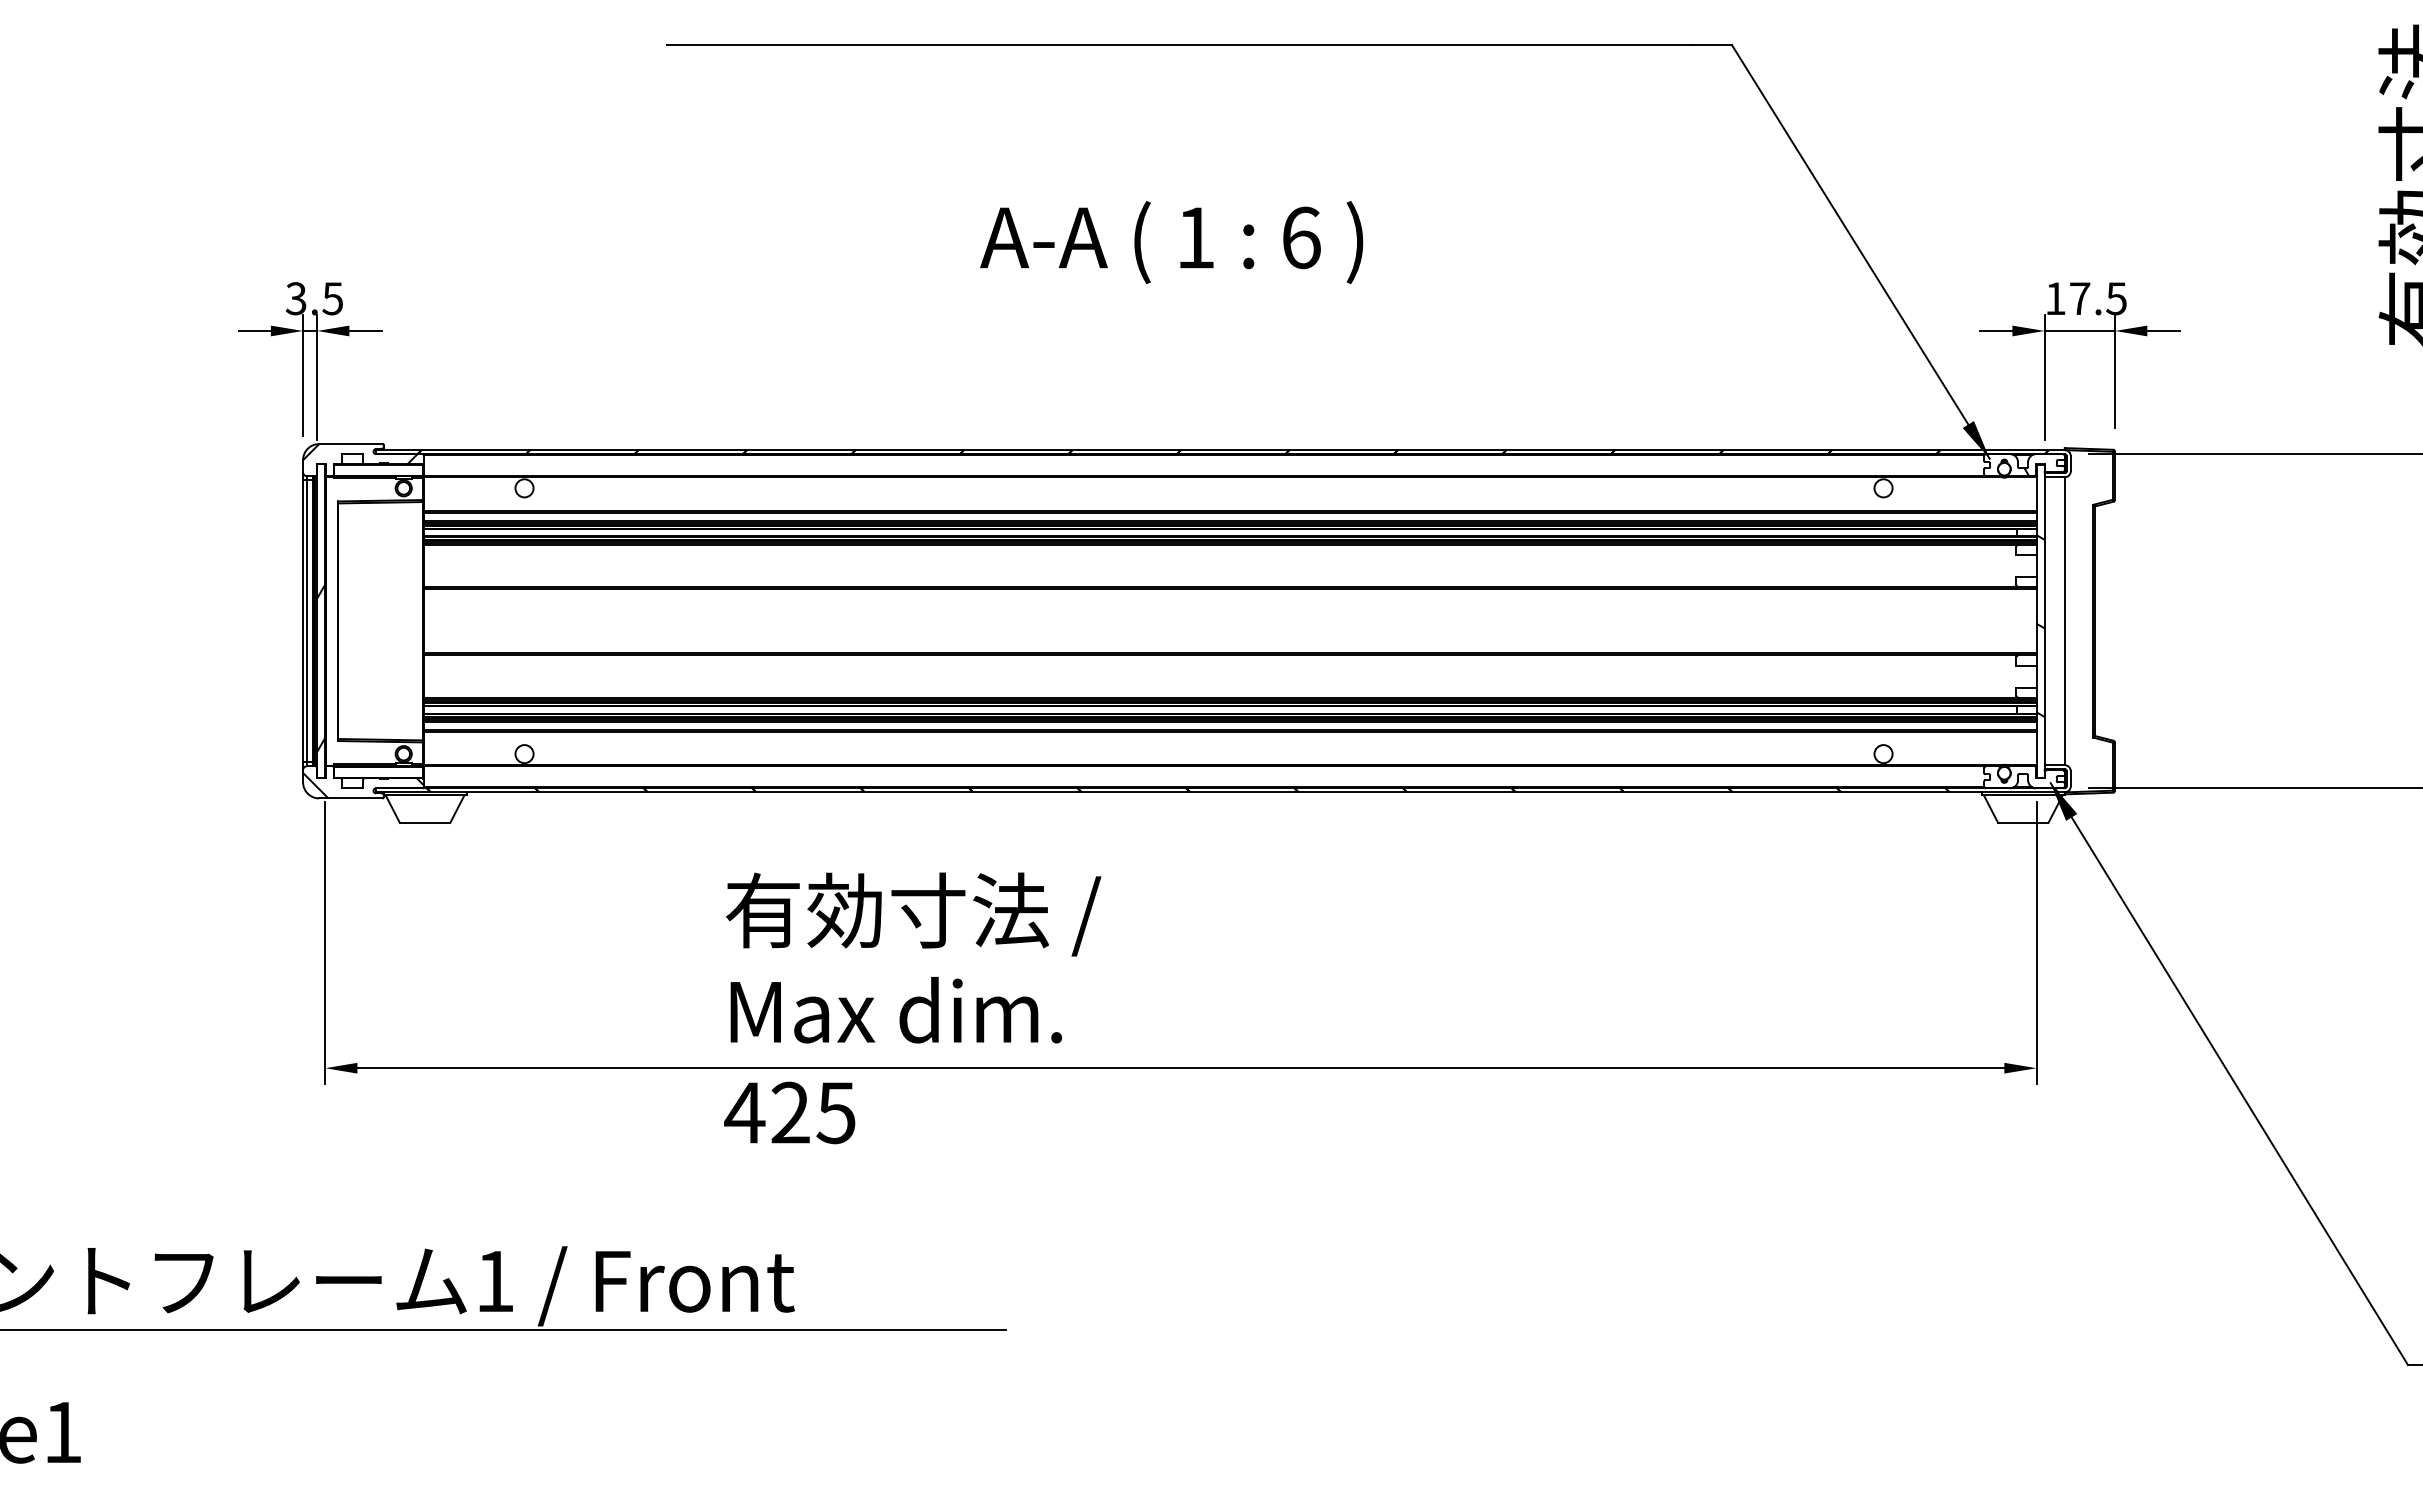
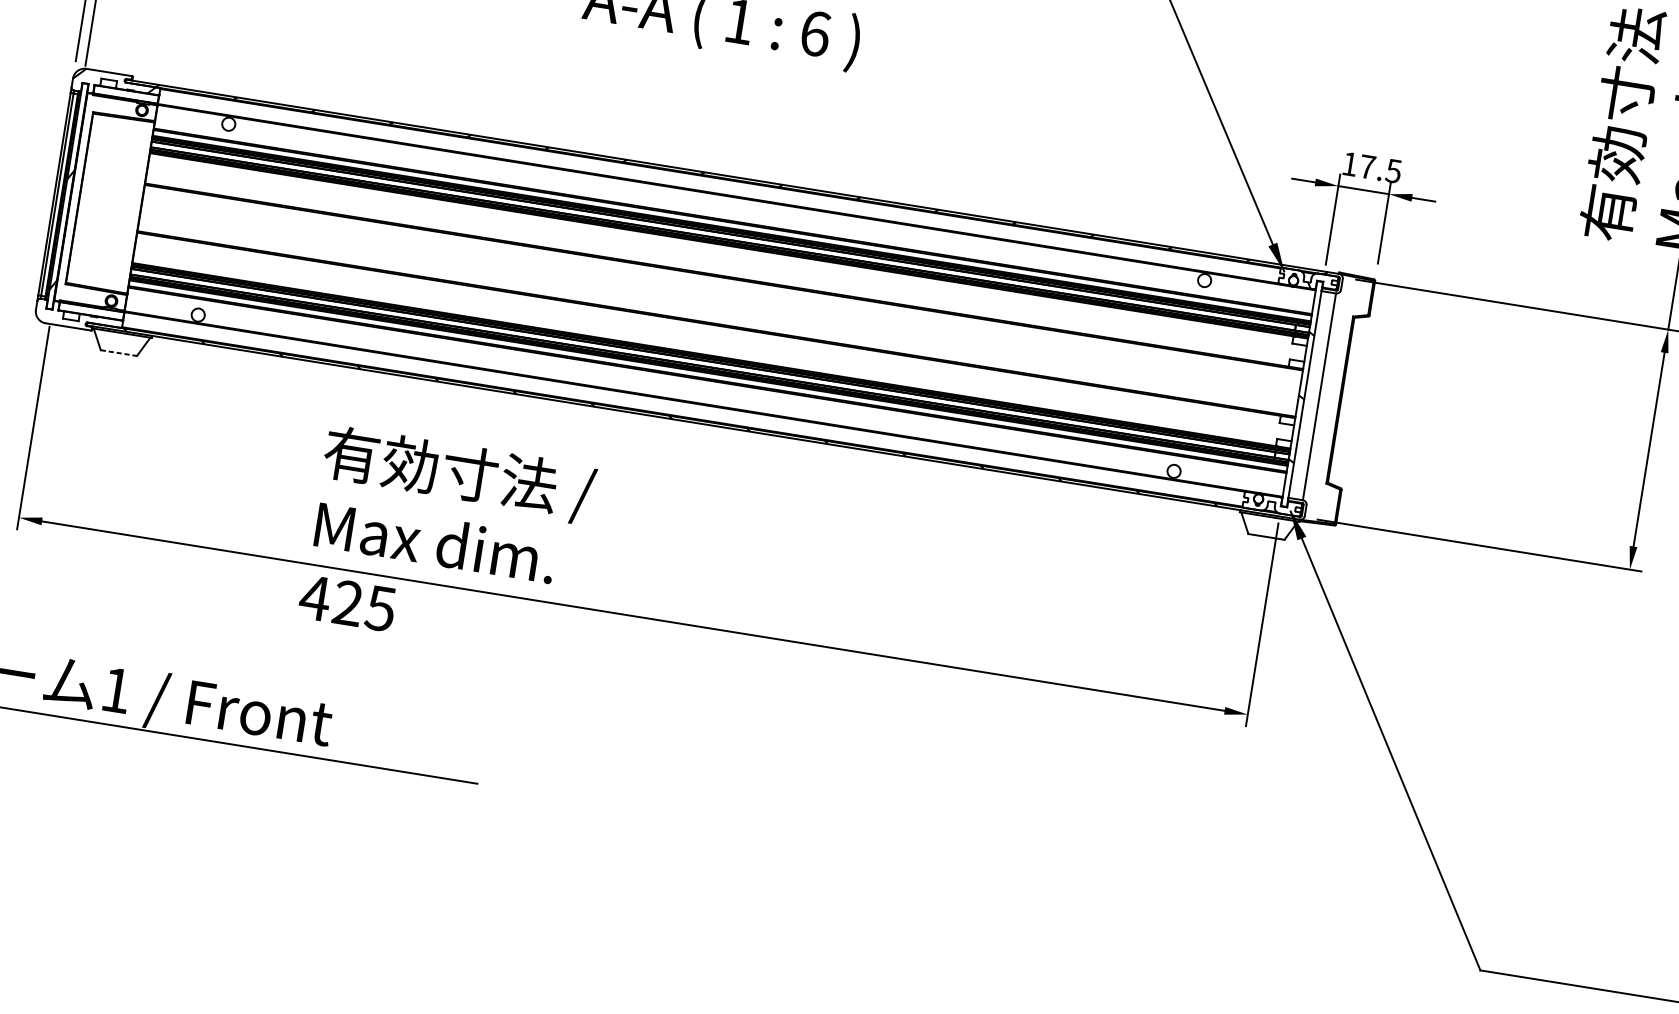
hatch: (363, 785) -> (78, 319), removed
line: (425, 822) -> (119, 352), solid -> dashed

